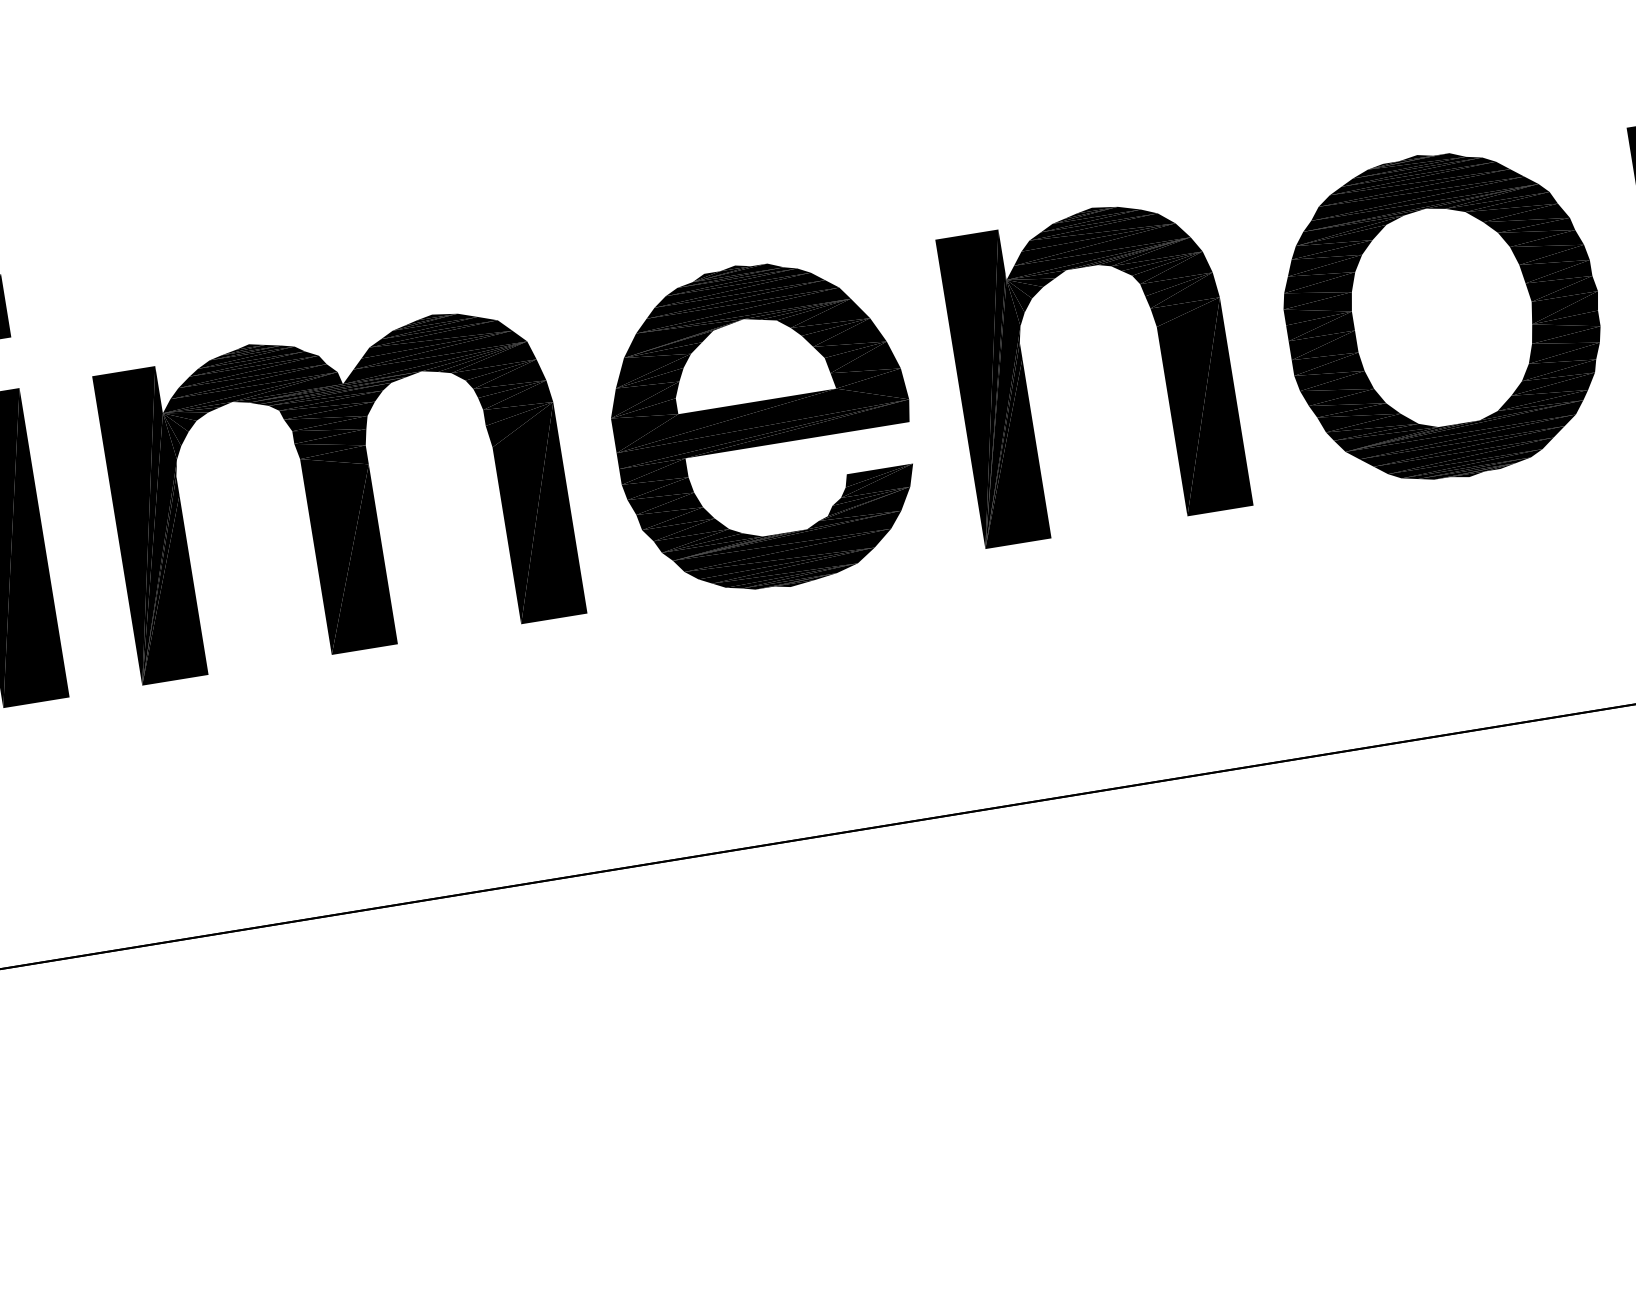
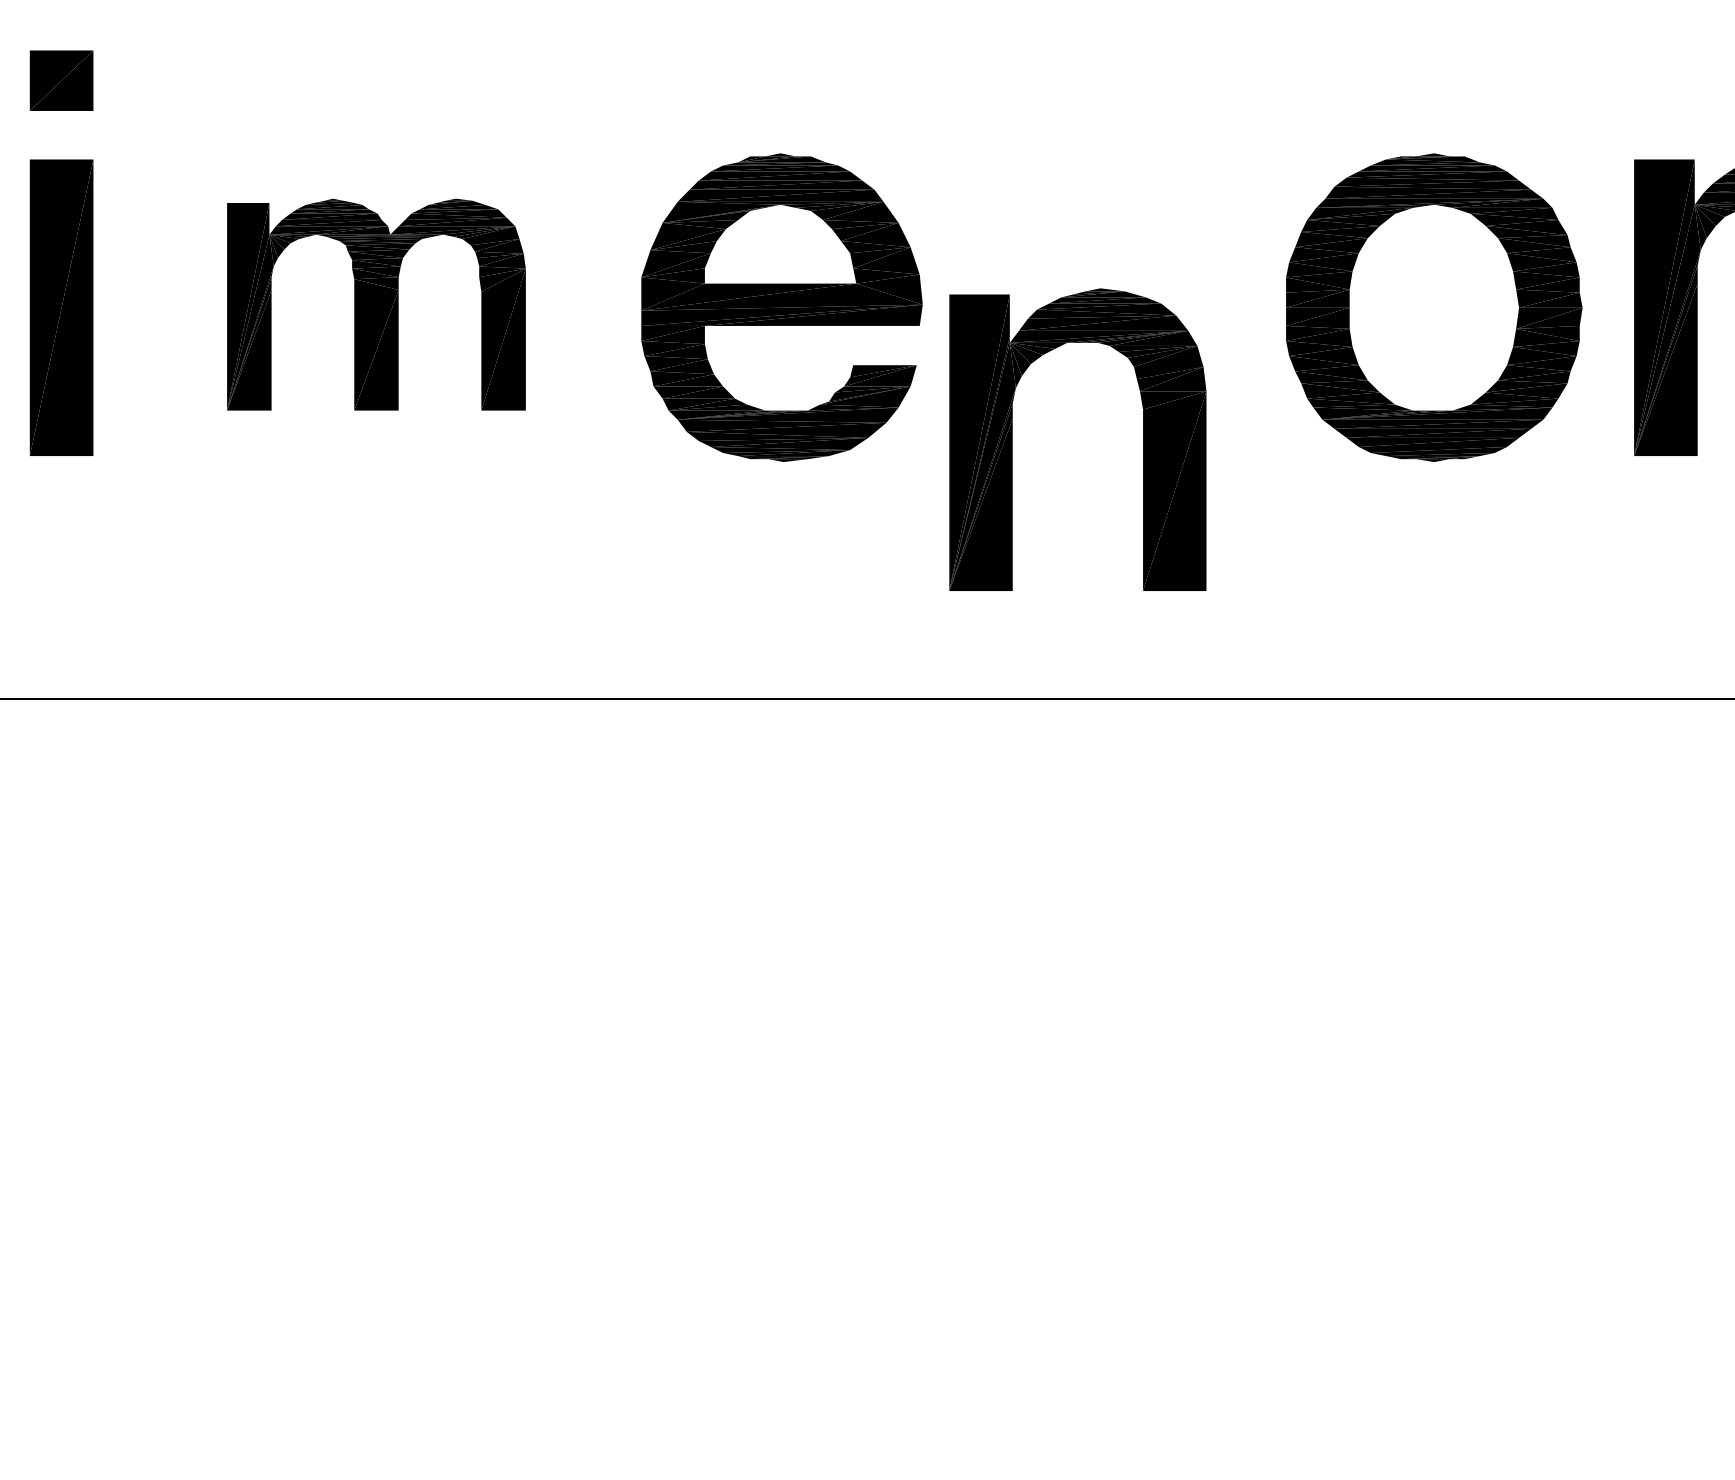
part: (1025, 380) -> (1012, 439), moved
part: (339, 491) -> (376, 304), size x0.7

